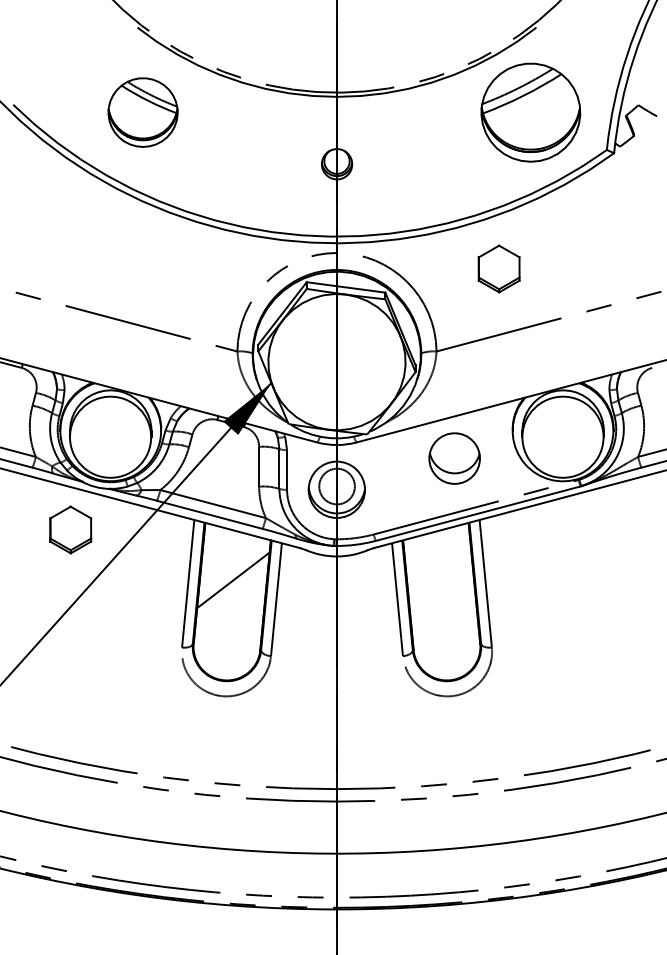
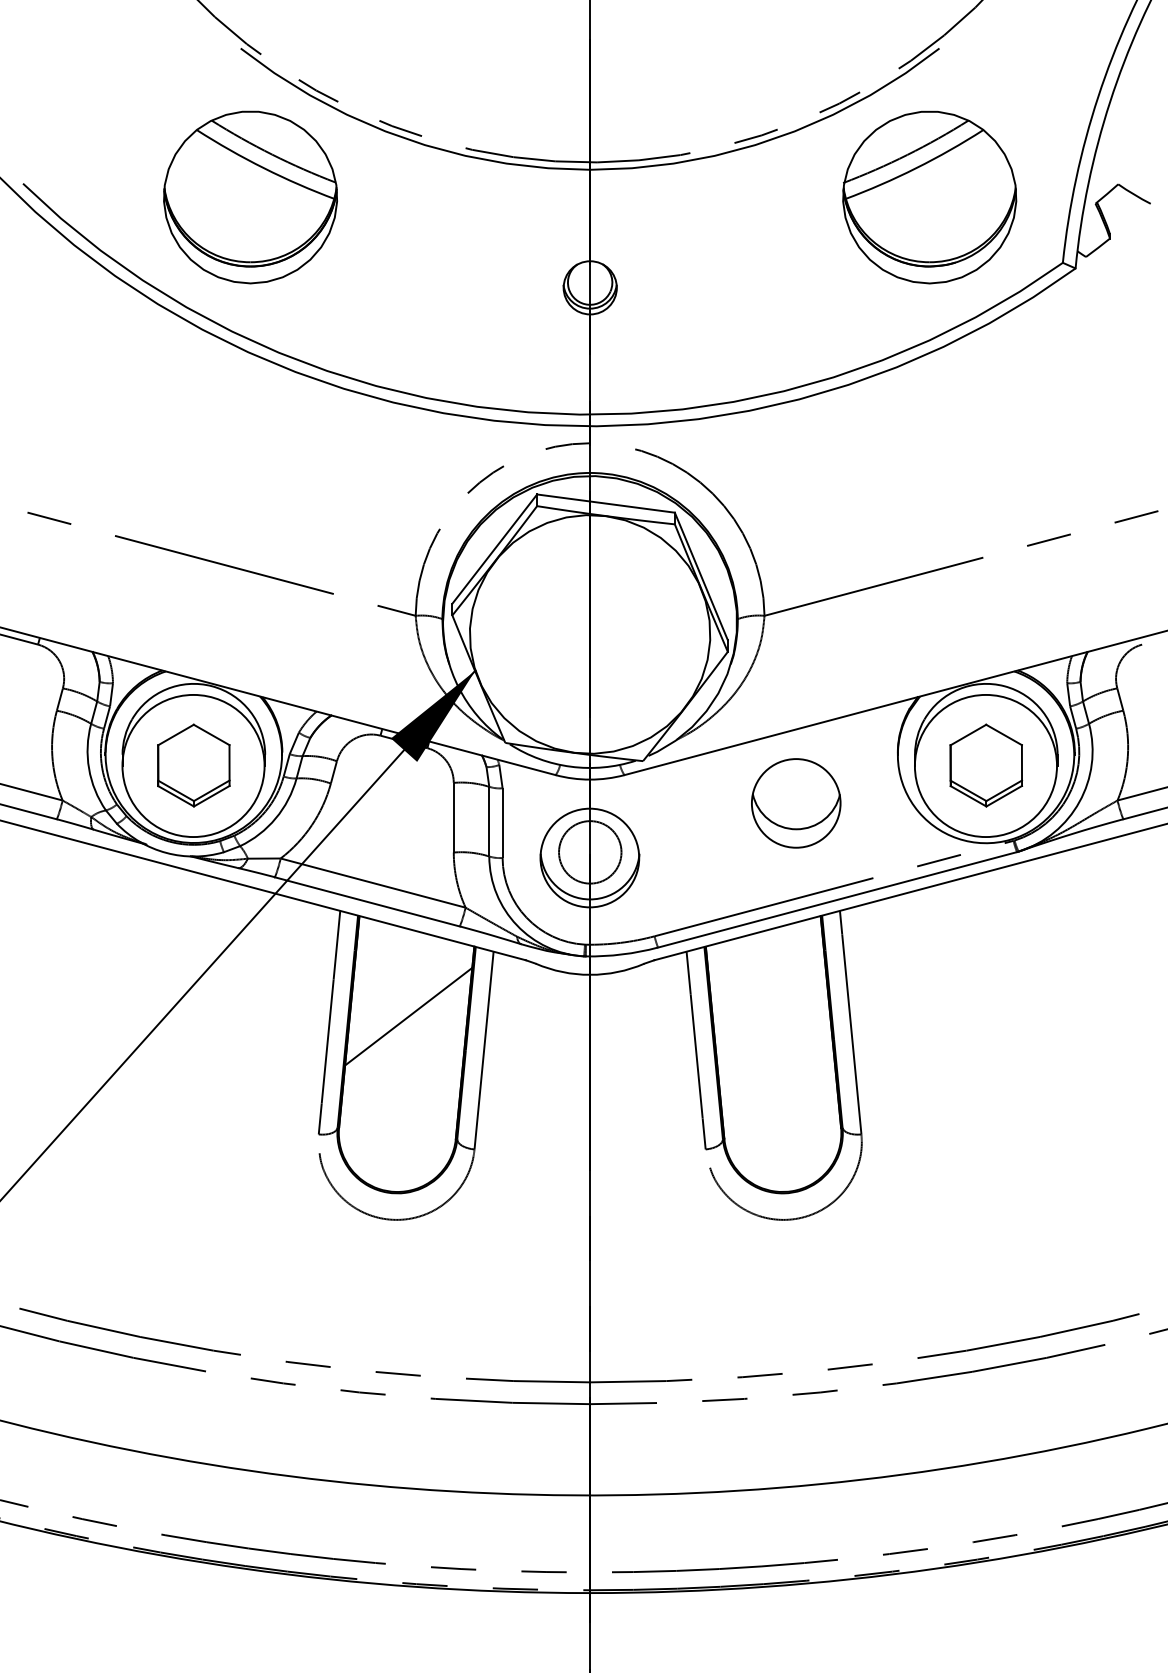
part: (142, 112) -> (249, 197), size x1.43
part: (498, 268) -> (985, 764), moved
part: (70, 529) -> (193, 764), moved

